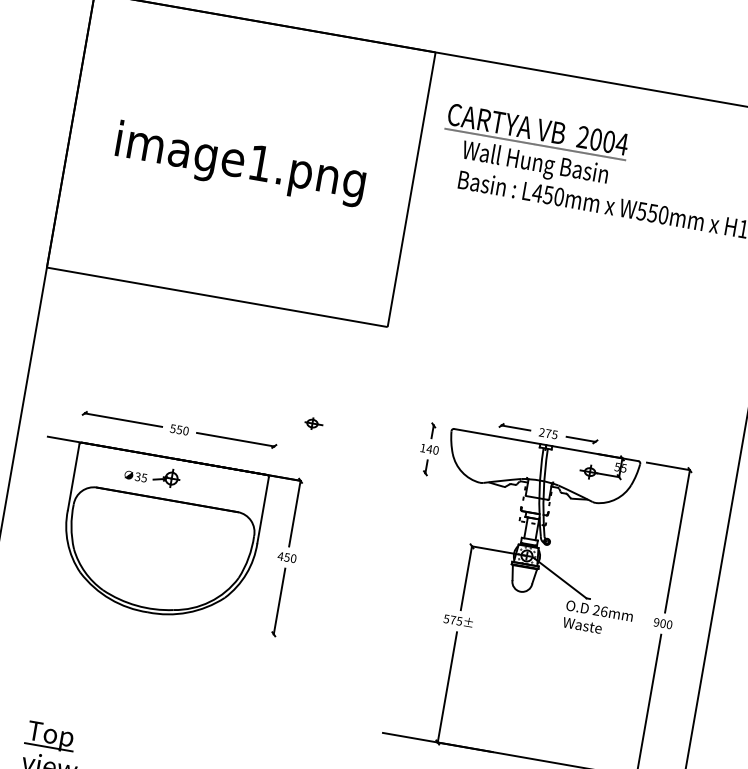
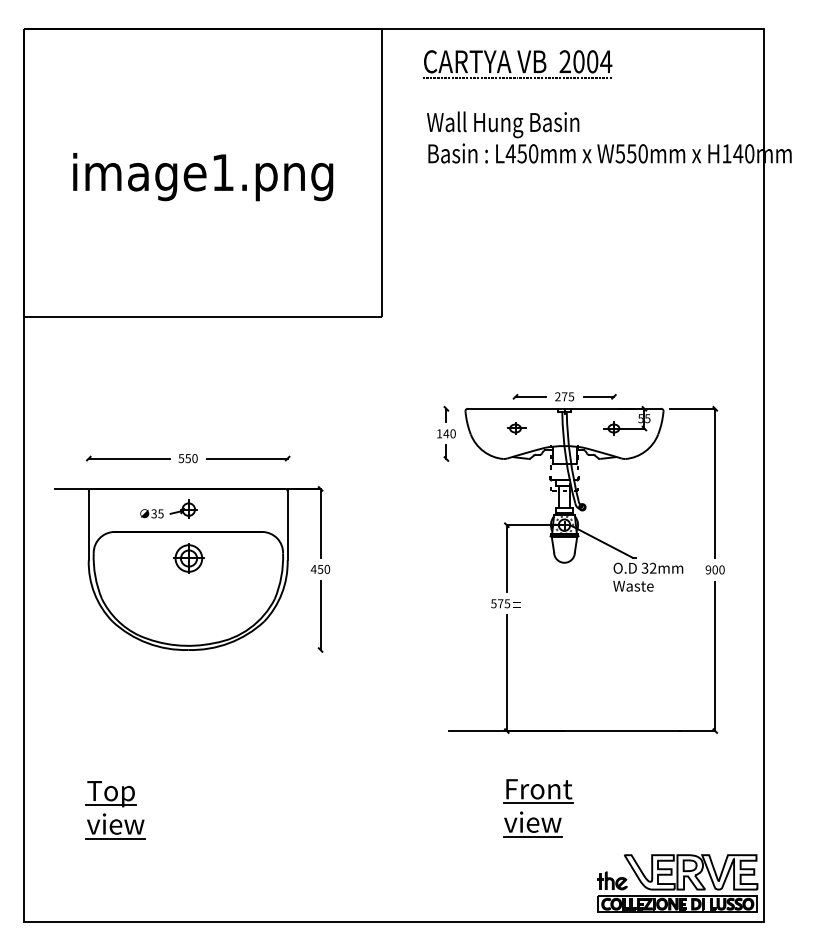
part: (537, 131) -> (517, 64), moved
part: (313, 423) -> (516, 428), moved
part: (163, 525) -> (188, 558), added
text: (599, 610) -> (648, 567), 26mm -> 32mm

